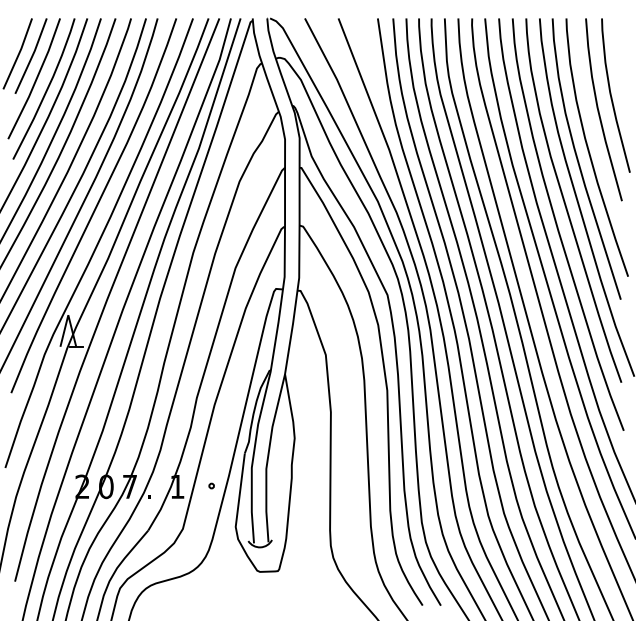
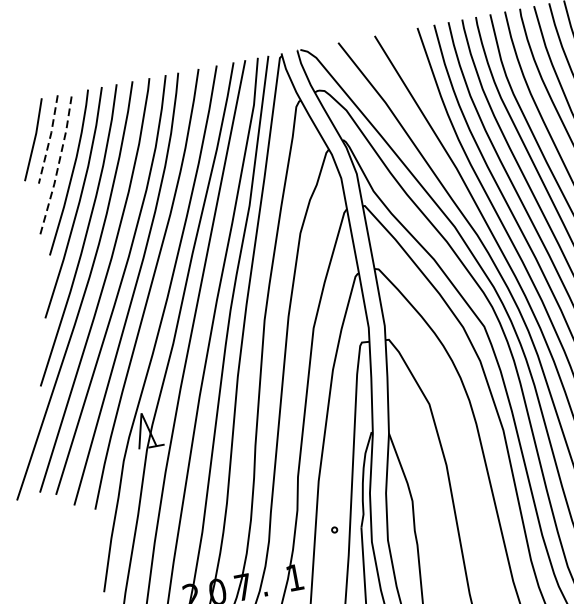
line: (32, 56) -> (49, 139), solid -> dashed
line: (36, 79) -> (58, 163), solid -> dashed
circle: (211, 485) -> (334, 529), moved

